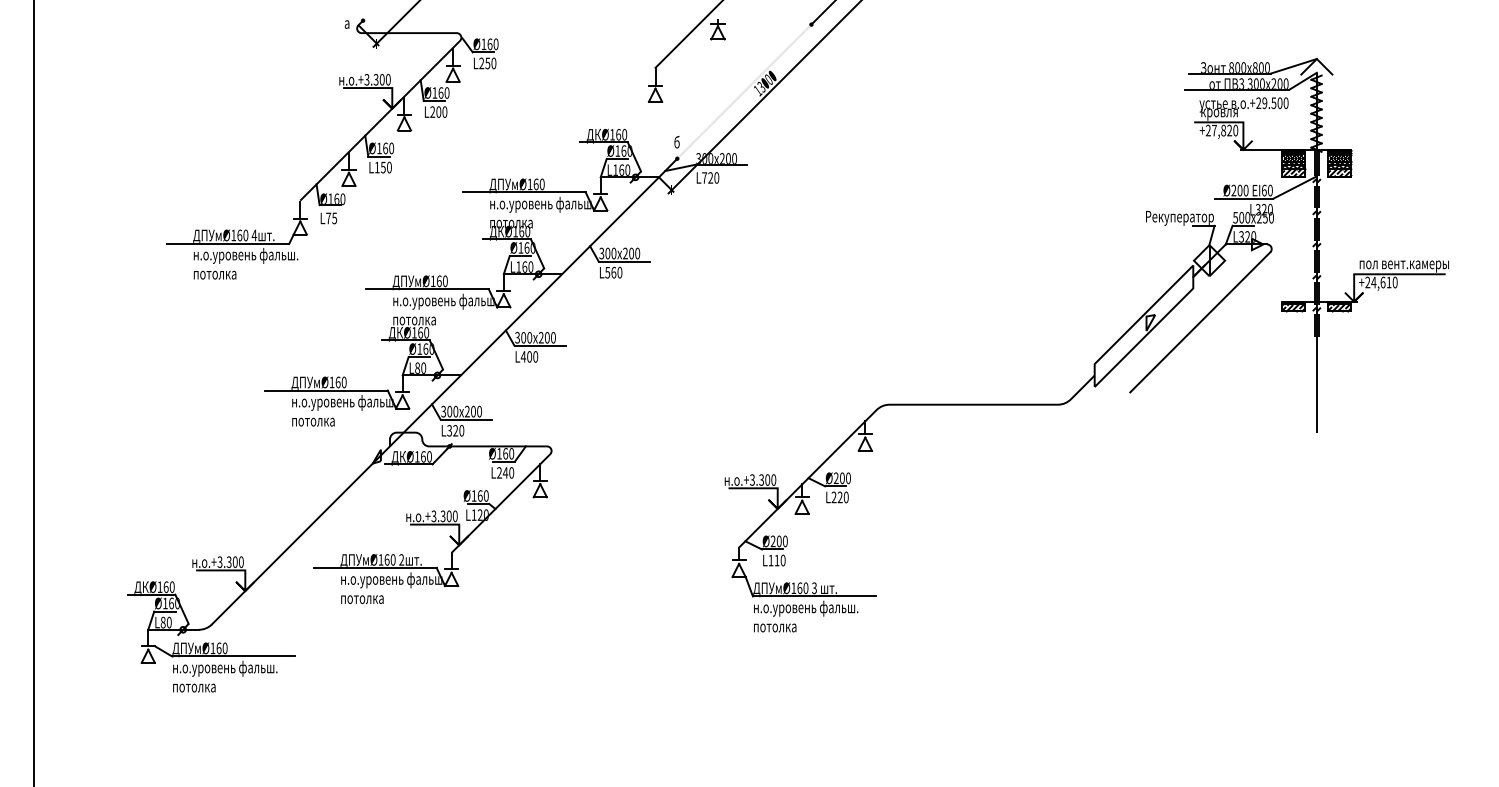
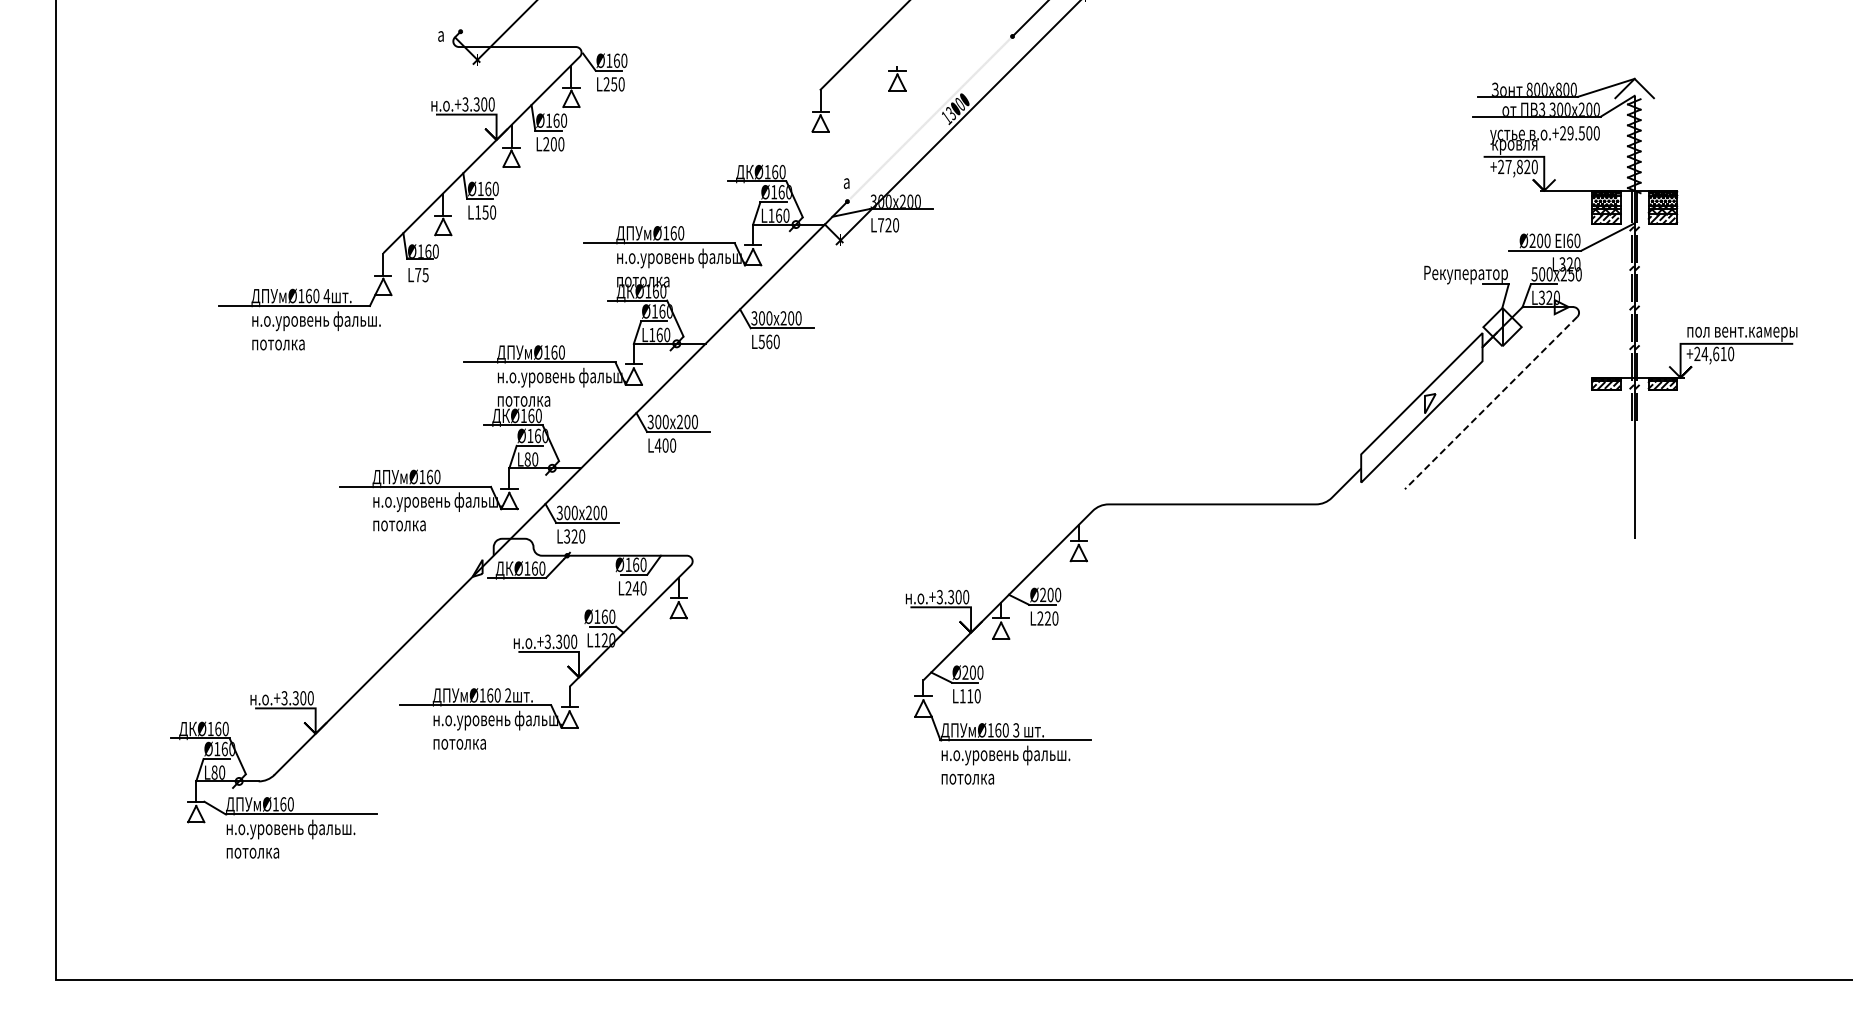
part: (717, 29) -> (897, 78), moved
text: (676, 142) -> (846, 181), б -> а
line: (1200, 322) -> (1491, 403), solid -> dashed

